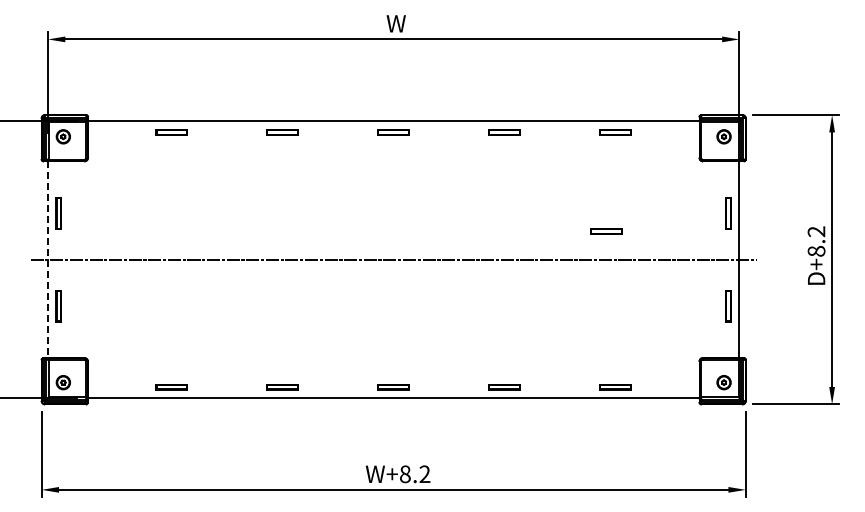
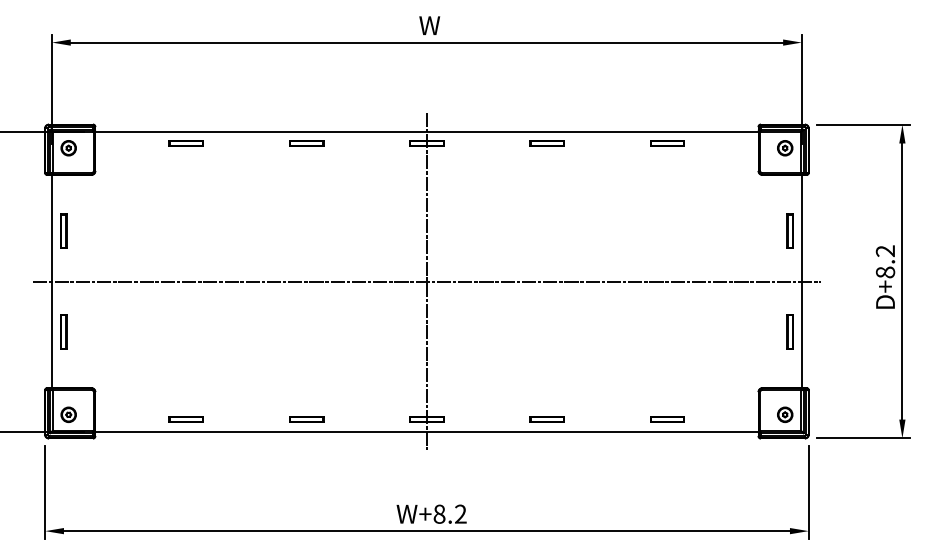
part: (606, 231) -> (657, 250), removed
line: (393, 259) -> (426, 281), added
line: (48, 260) -> (52, 282), dashed -> solid

